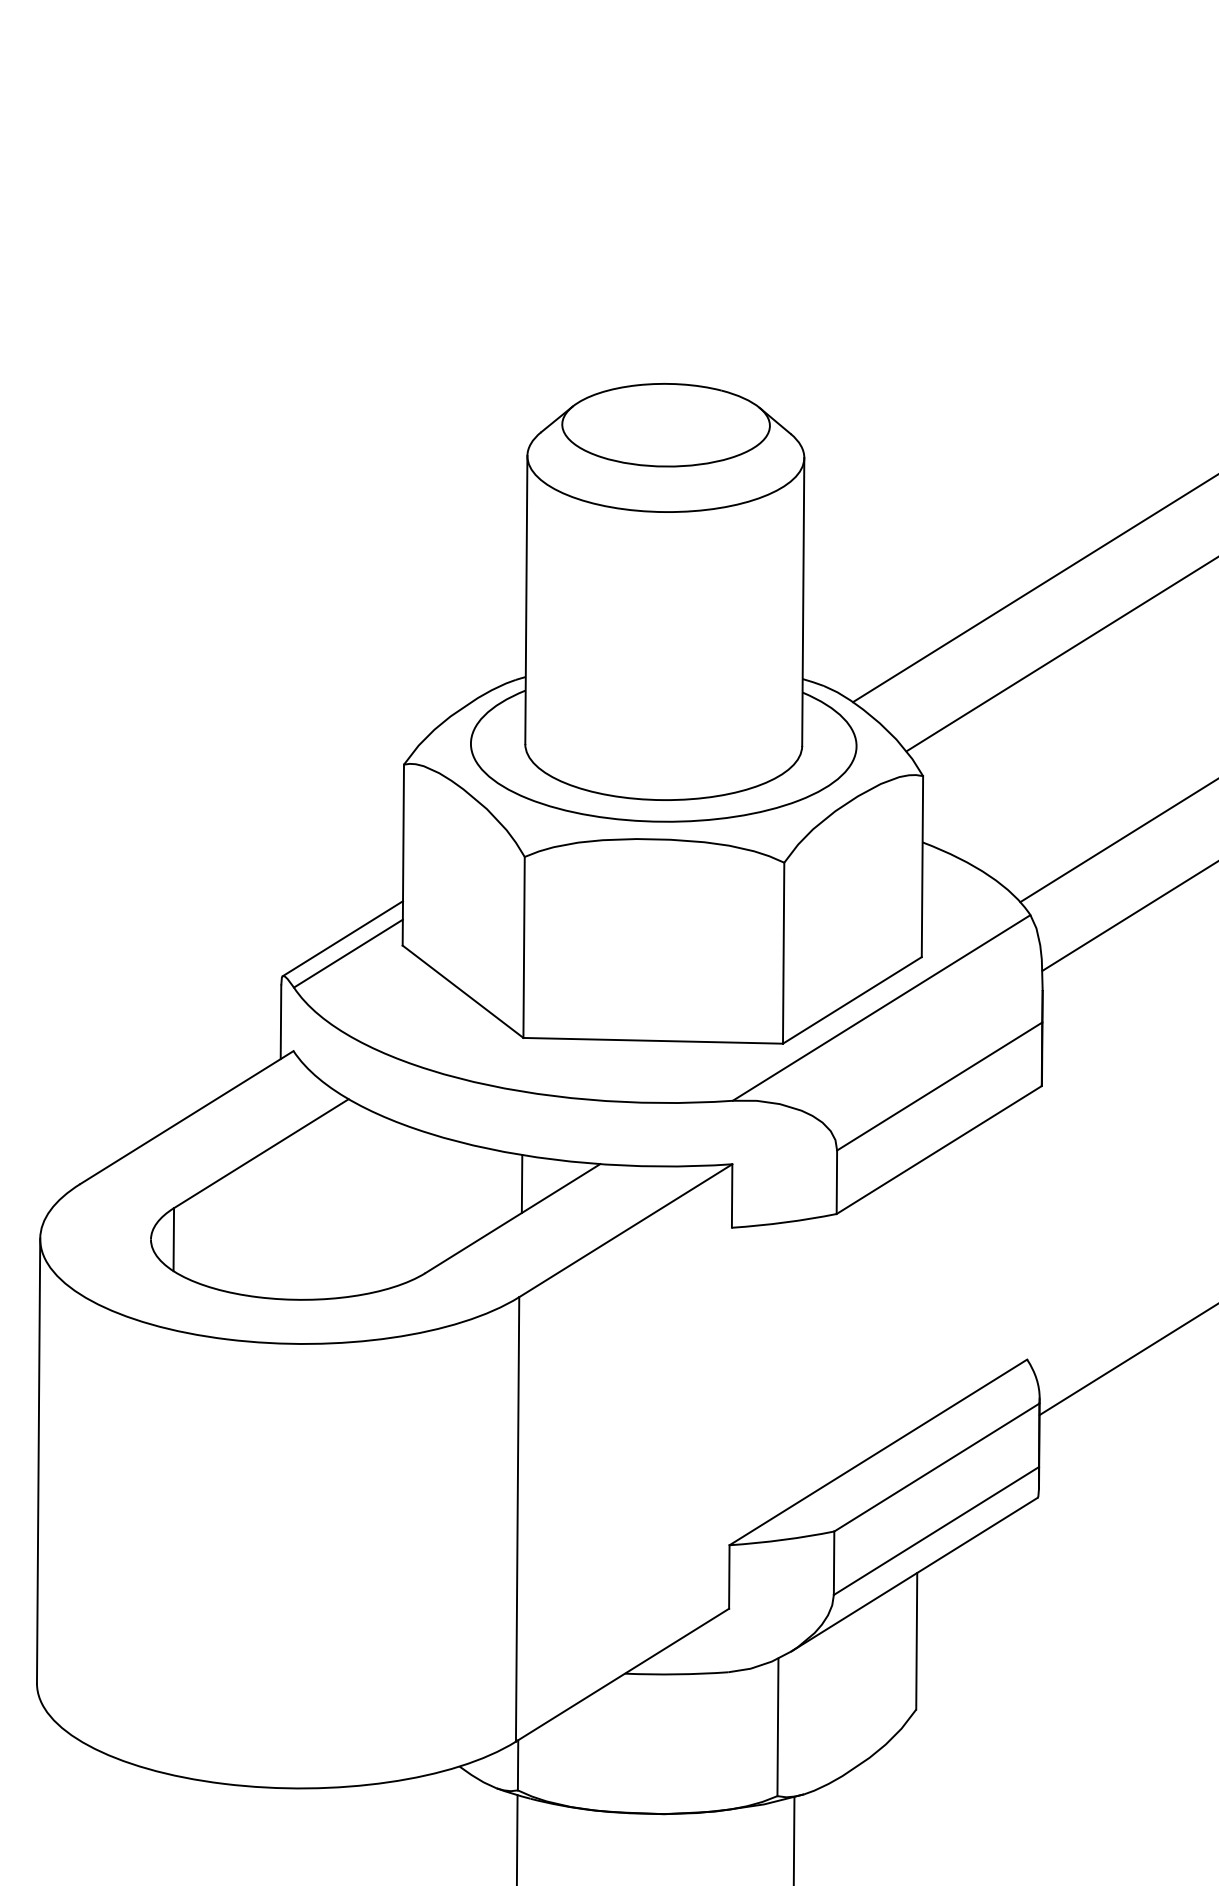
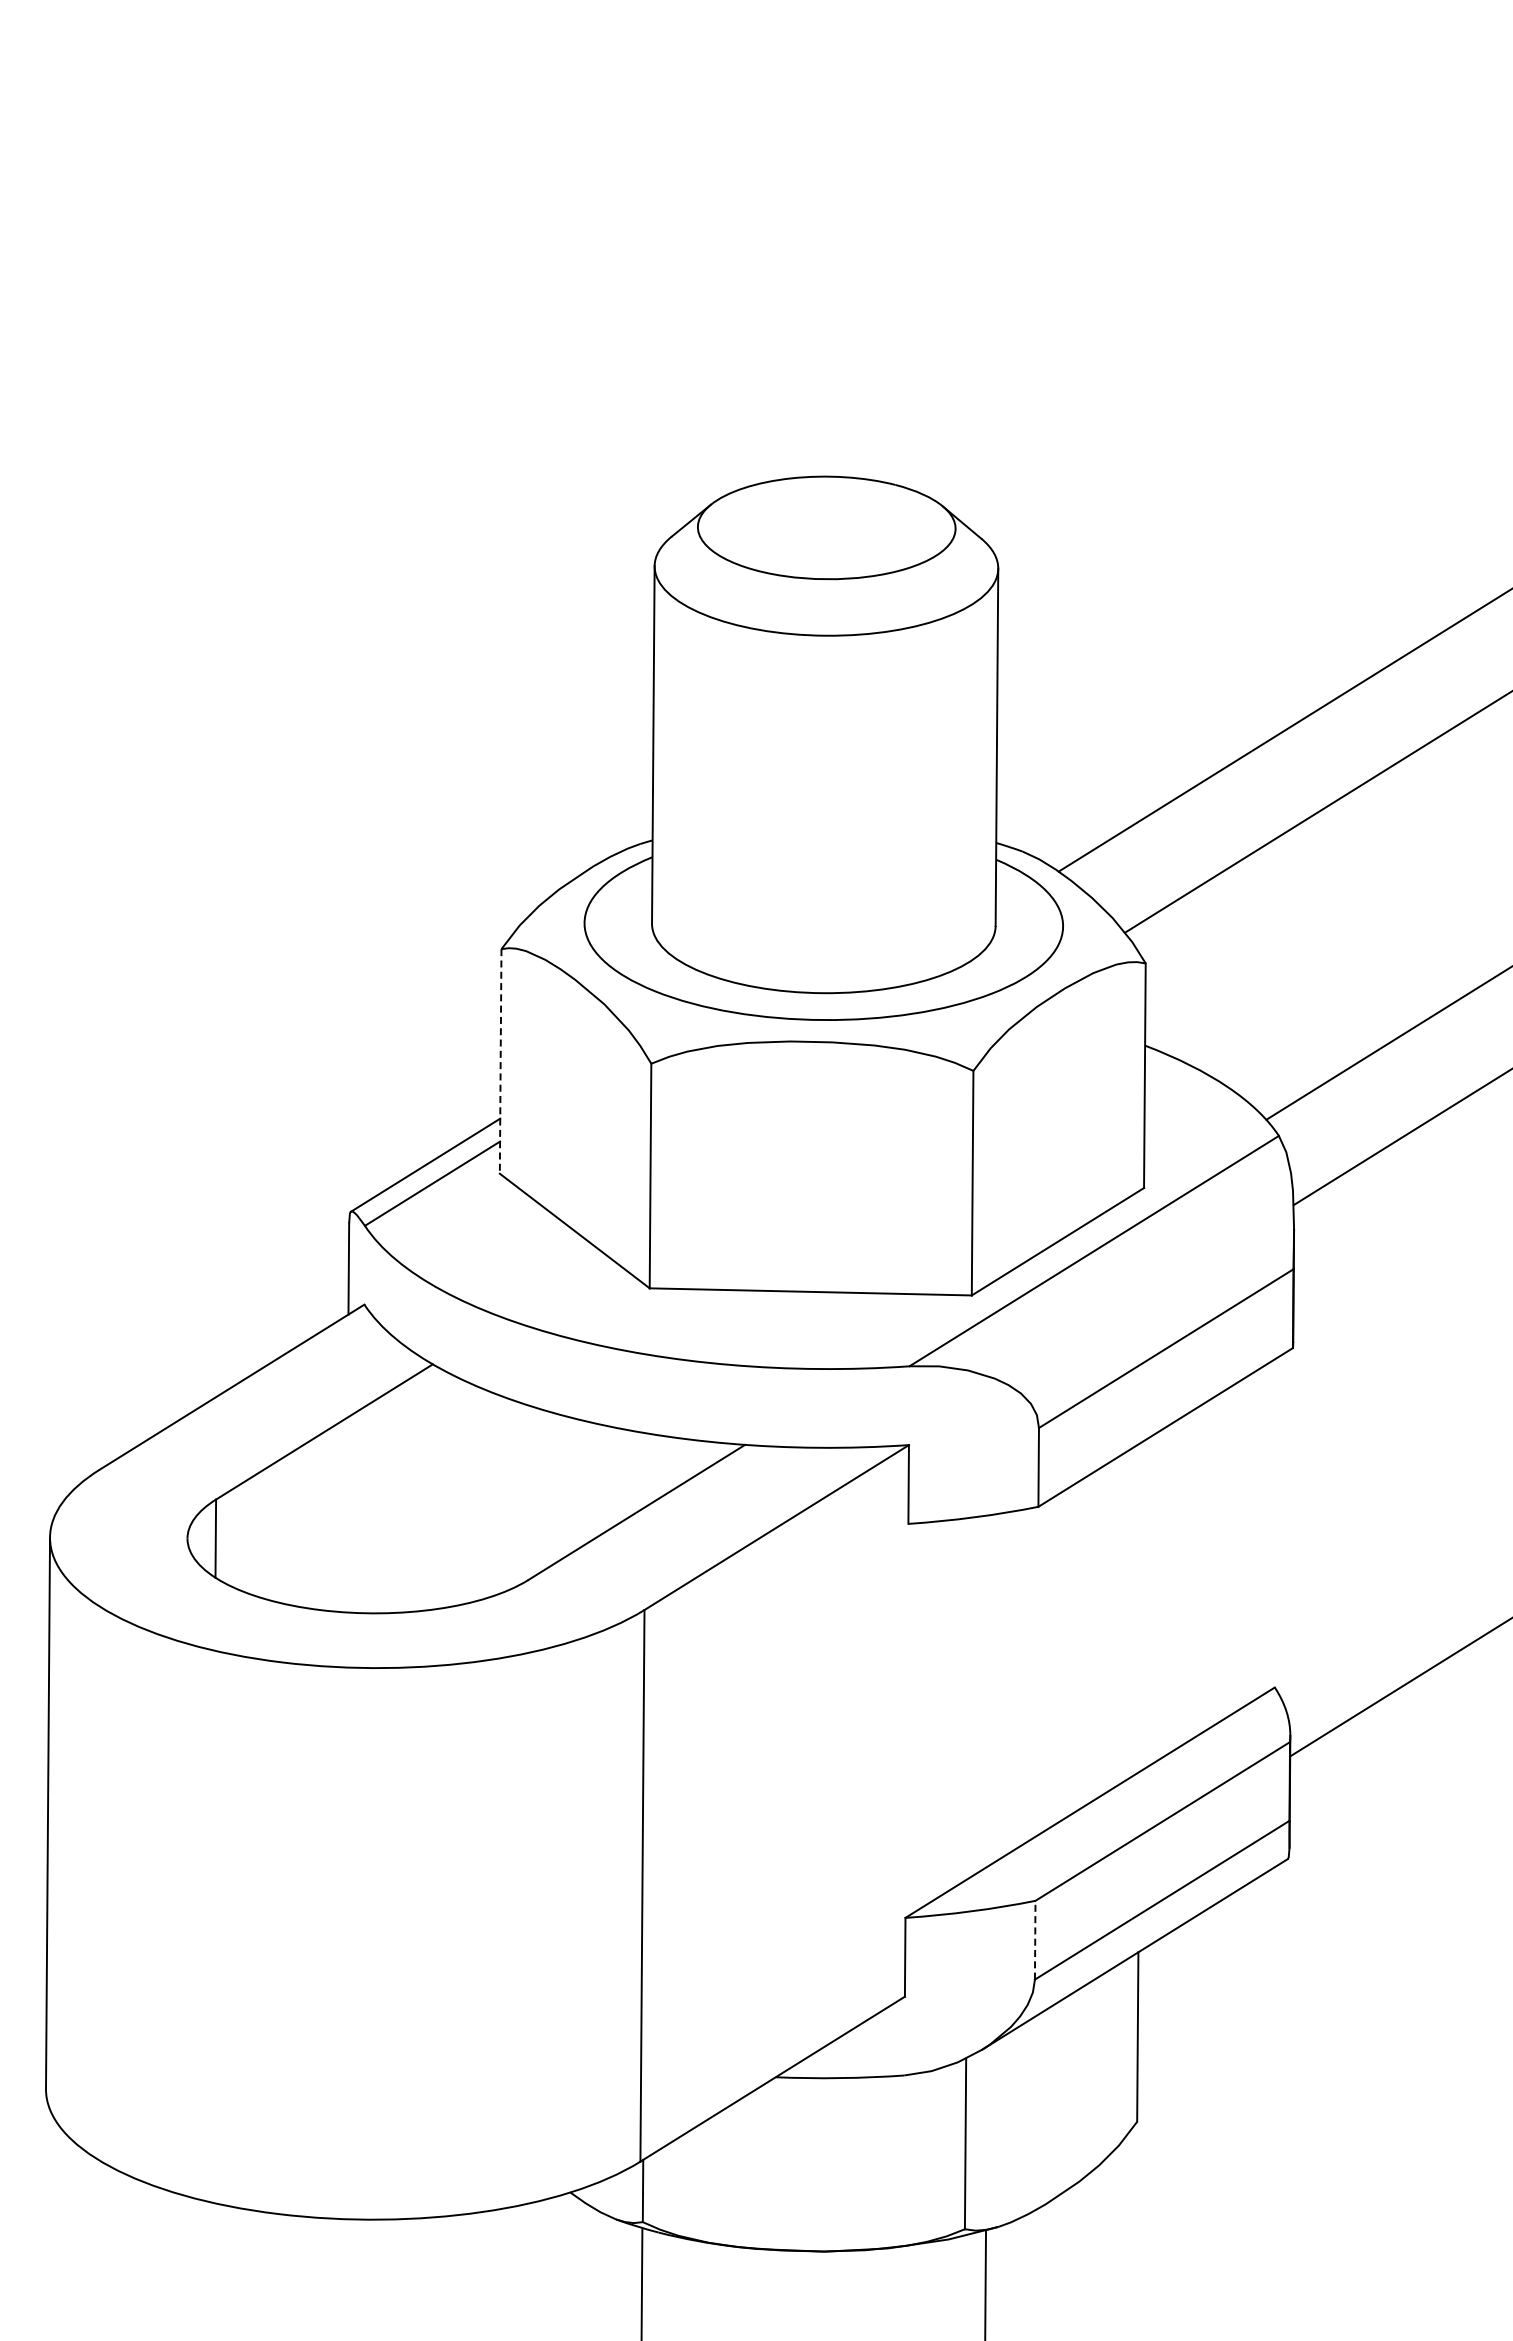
line: (403, 855) -> (500, 1061), solid -> dashed
line: (521, 1183) -> (647, 1469), removed
line: (834, 1562) -> (1035, 1939), solid -> dashed

